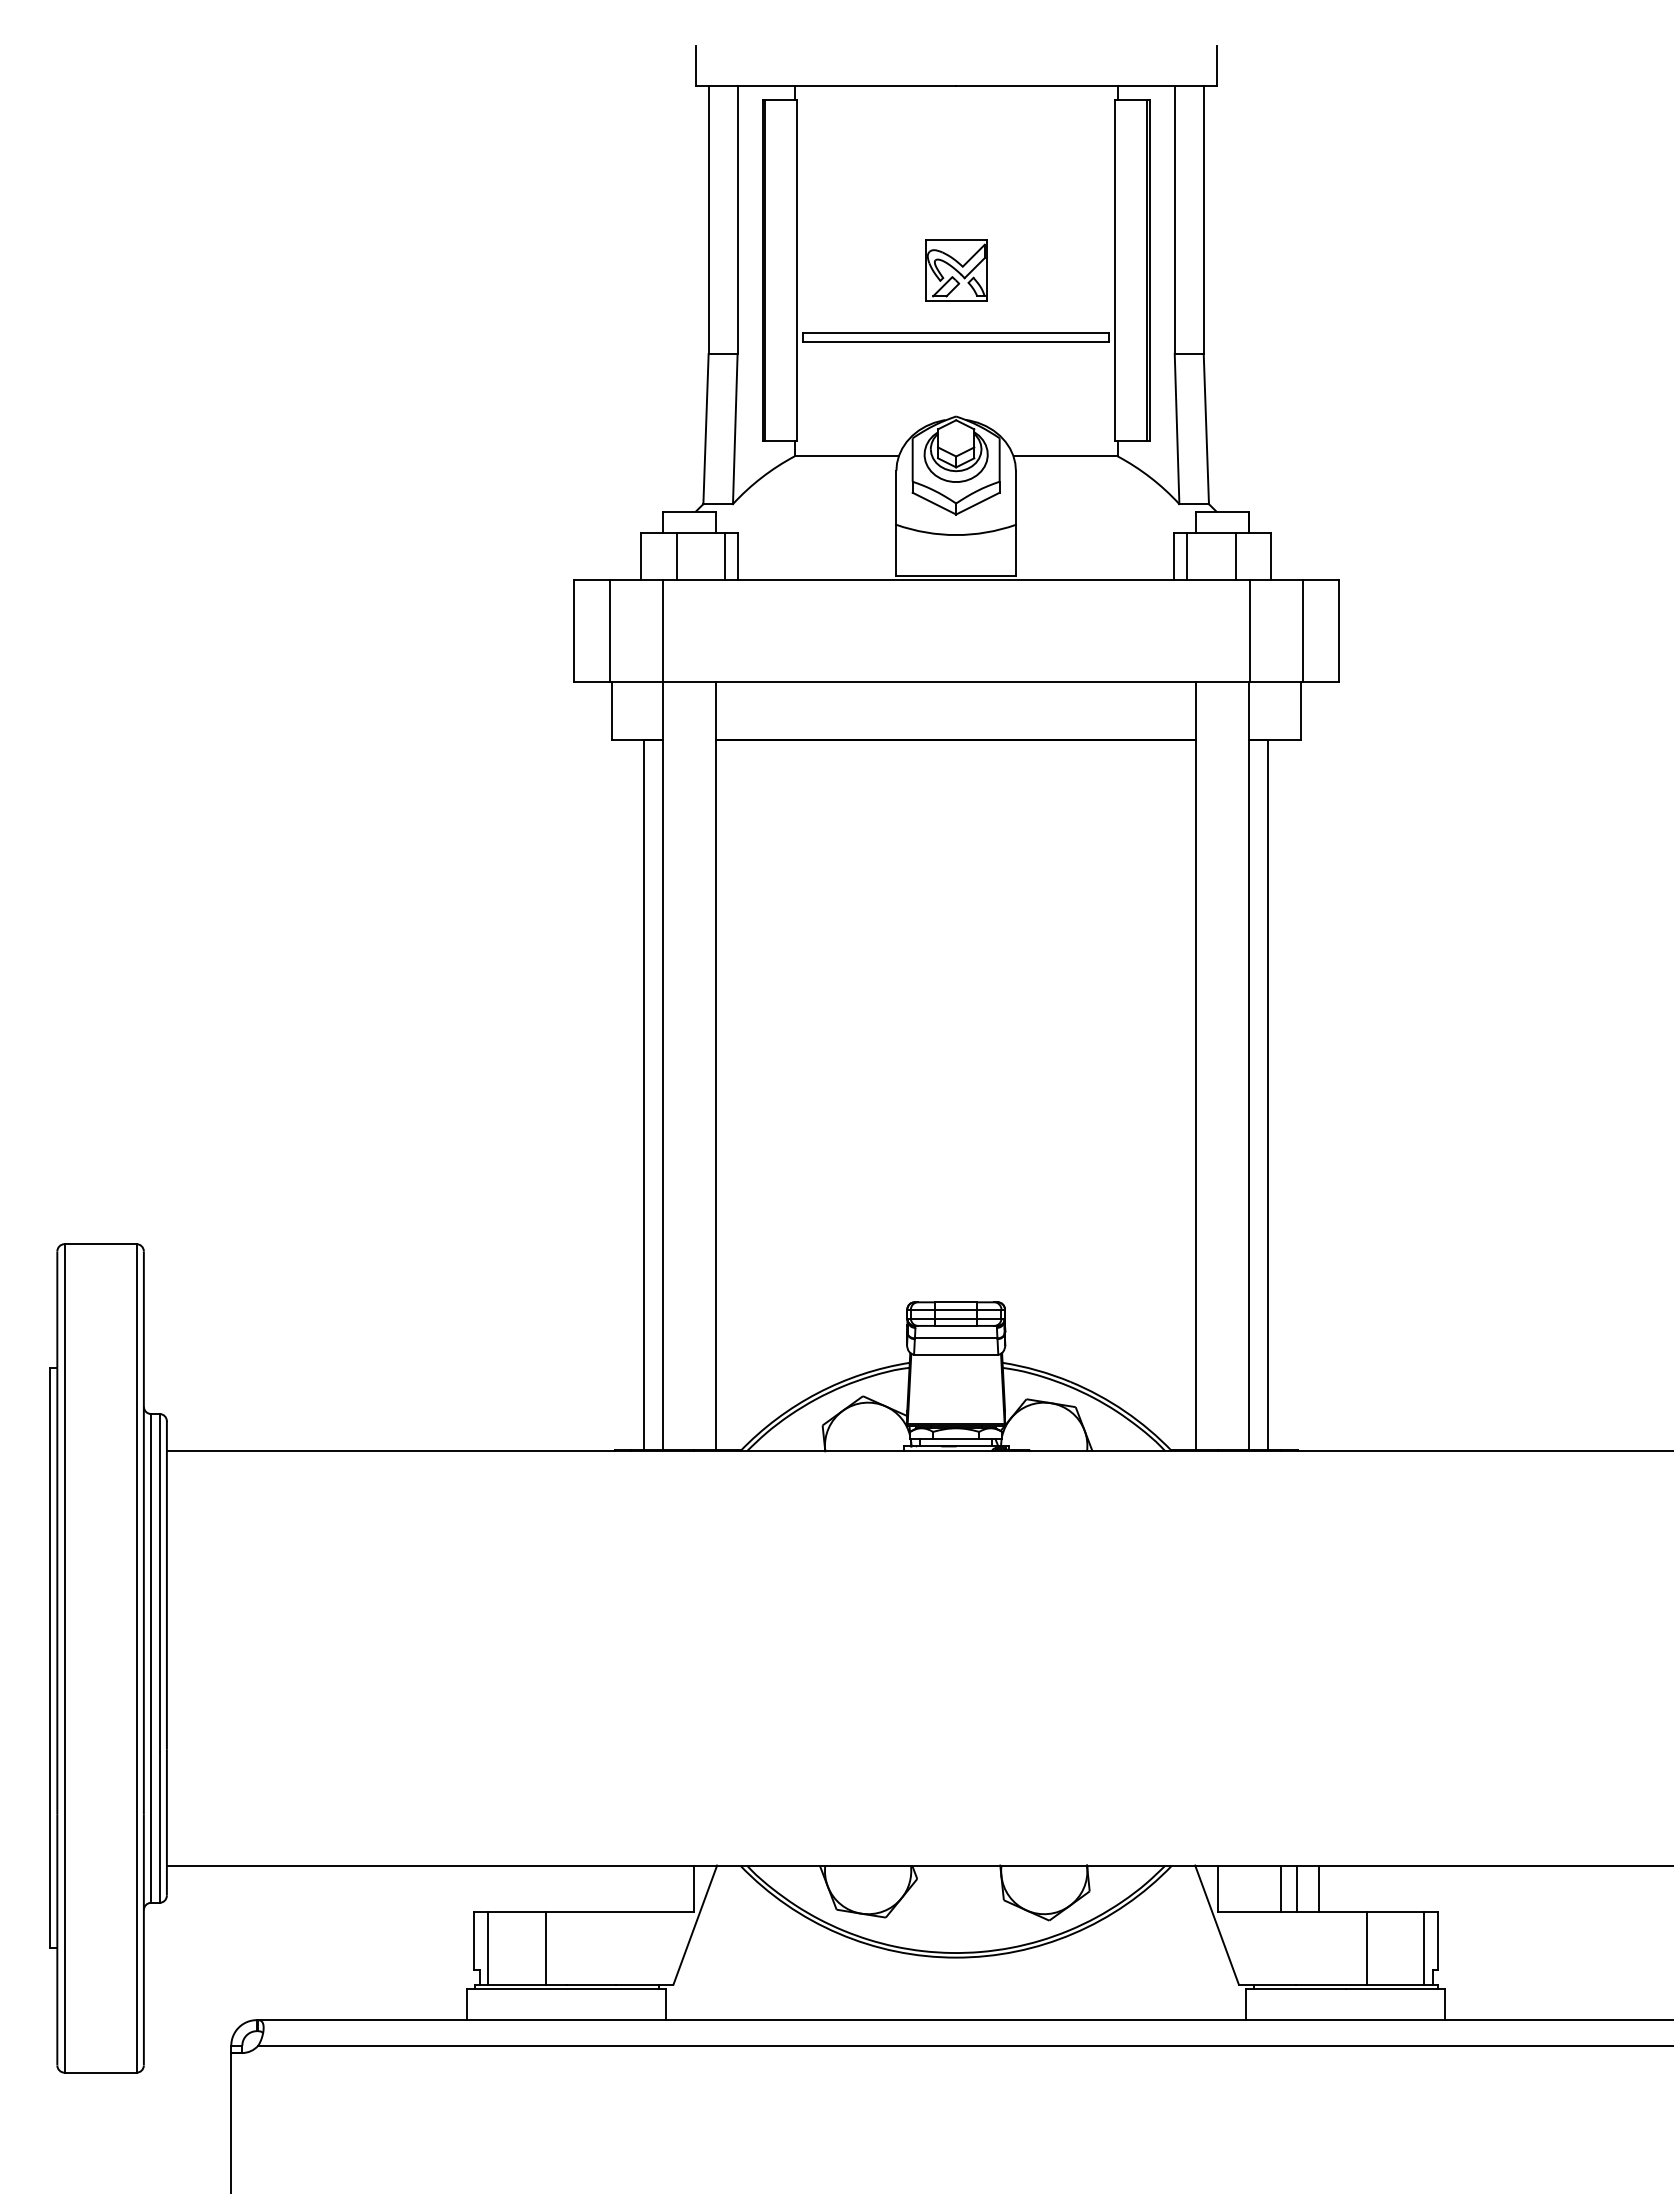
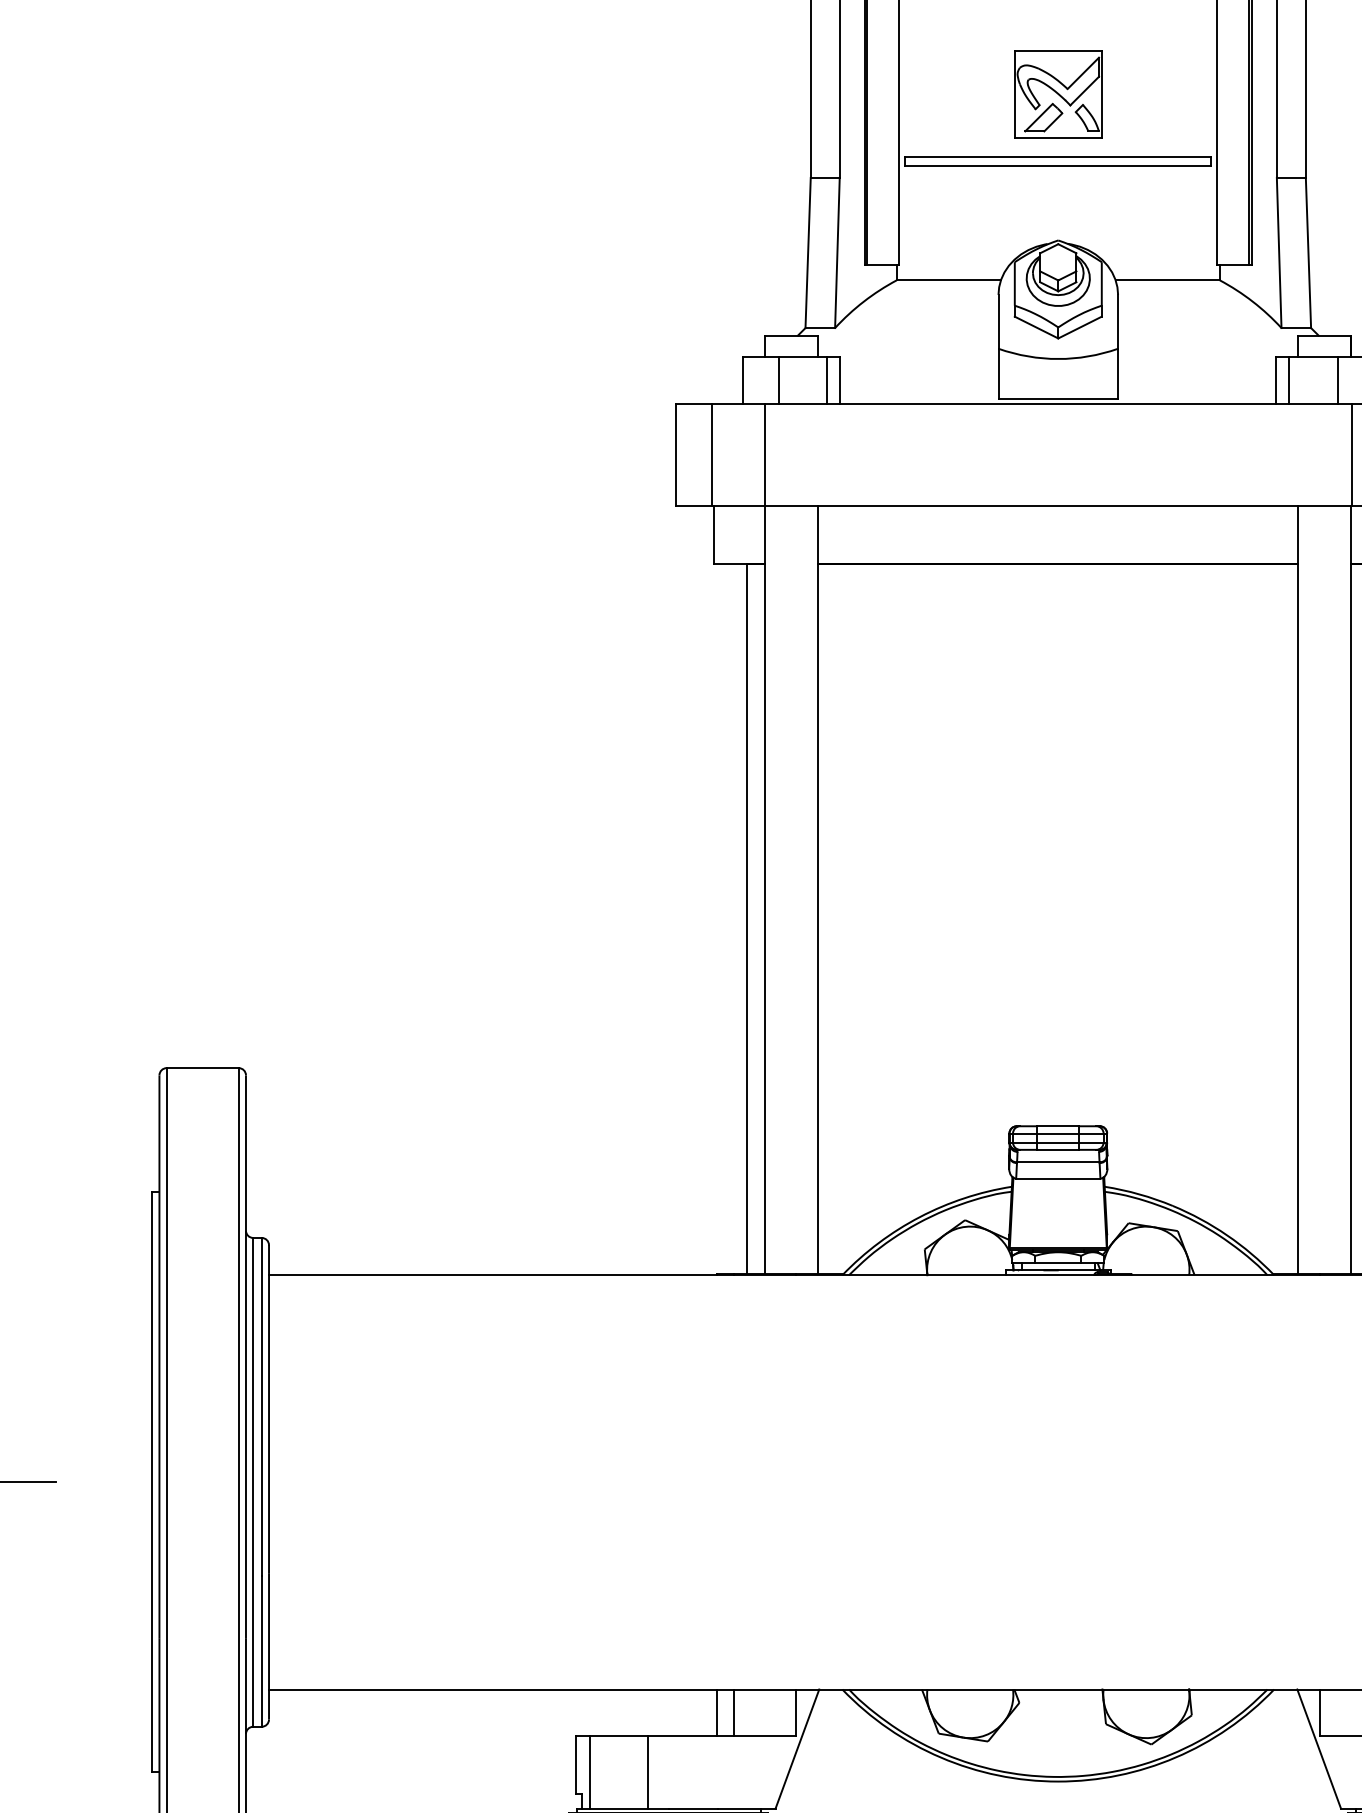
part: (956, 270) -> (1058, 94), size x1.43
line: (614, 1888) -> (716, 1712), added
line: (631, 1888) -> (733, 1712), added

